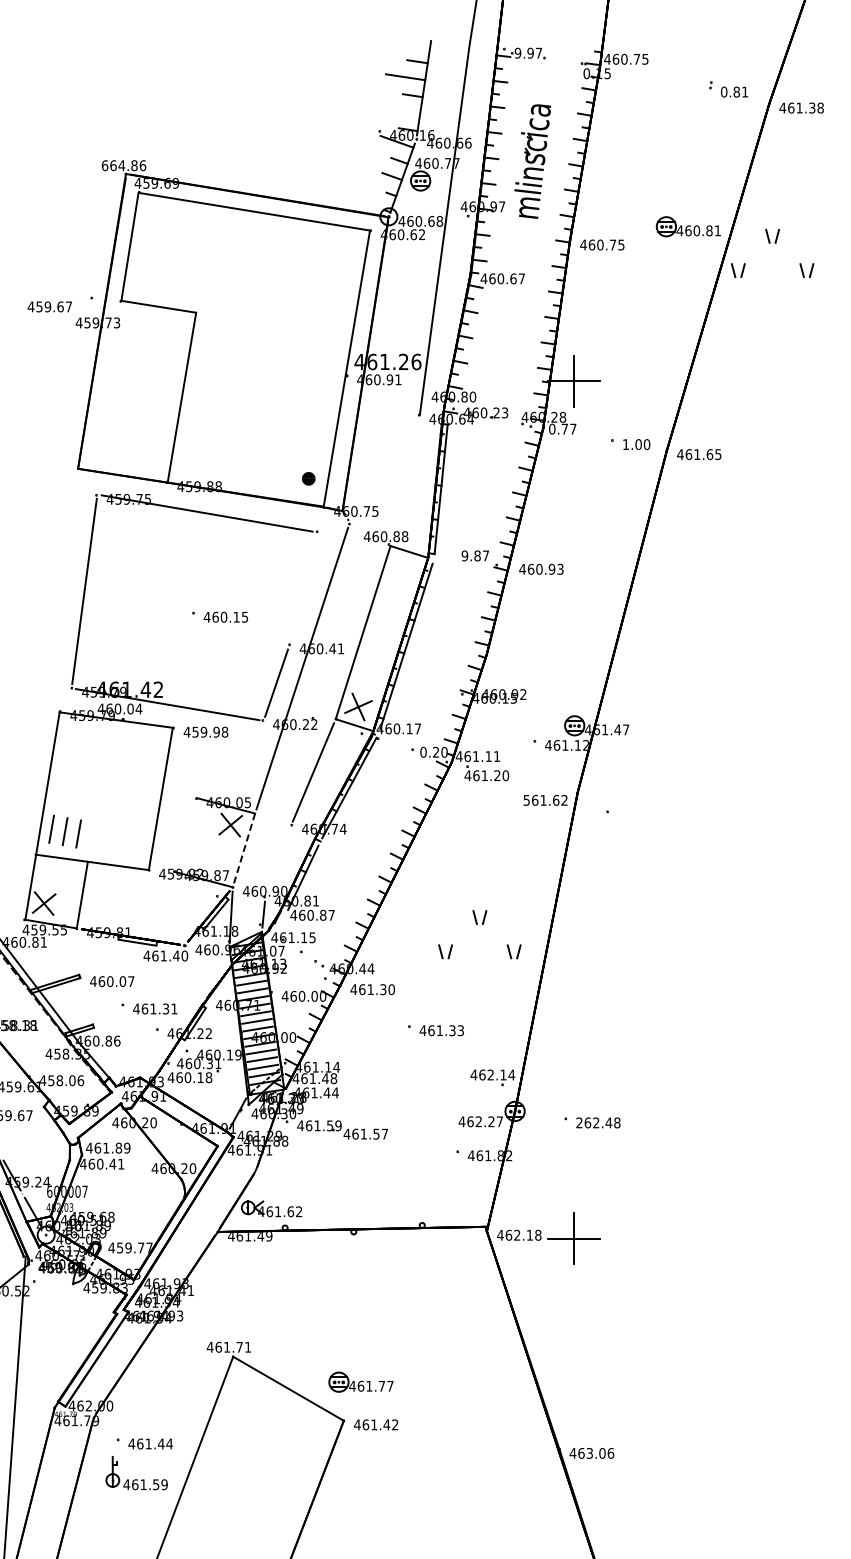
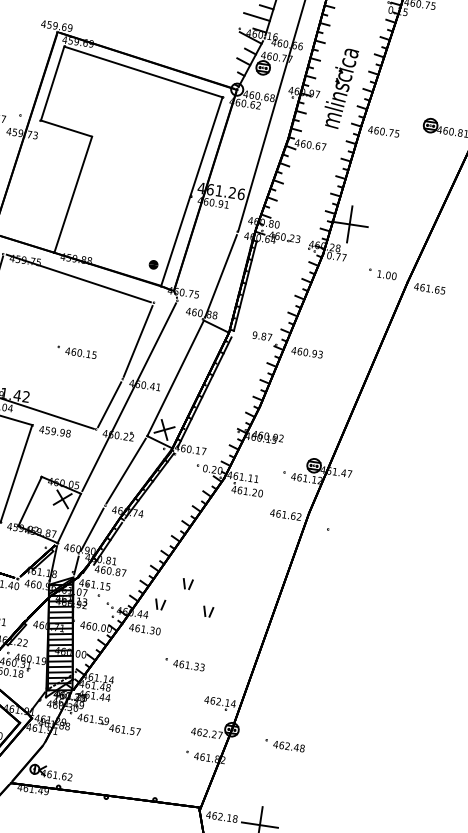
line: (401, 111) -> (257, 17), added
part: (532, 161) -> (340, 88), moved
text: (123, 165) -> (56, 25), 664.86 -> 459.69
line: (404, 480) -> (220, 276), added
line: (302, 588) -> (137, 341), added
text: (526, 800) -> (272, 513), 561.62 -> 461.62
line: (185, 834) -> (30, 501), added
line: (244, 850) -> (69, 518), dashed -> solid
line: (277, 861) -> (91, 529), added
part: (477, 924) -> (185, 588), moved
text: (579, 1122) -> (275, 744), 262.48 -> 462.48

